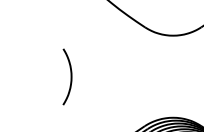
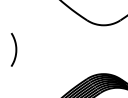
curve: (70, 76) -> (15, 49), moved

